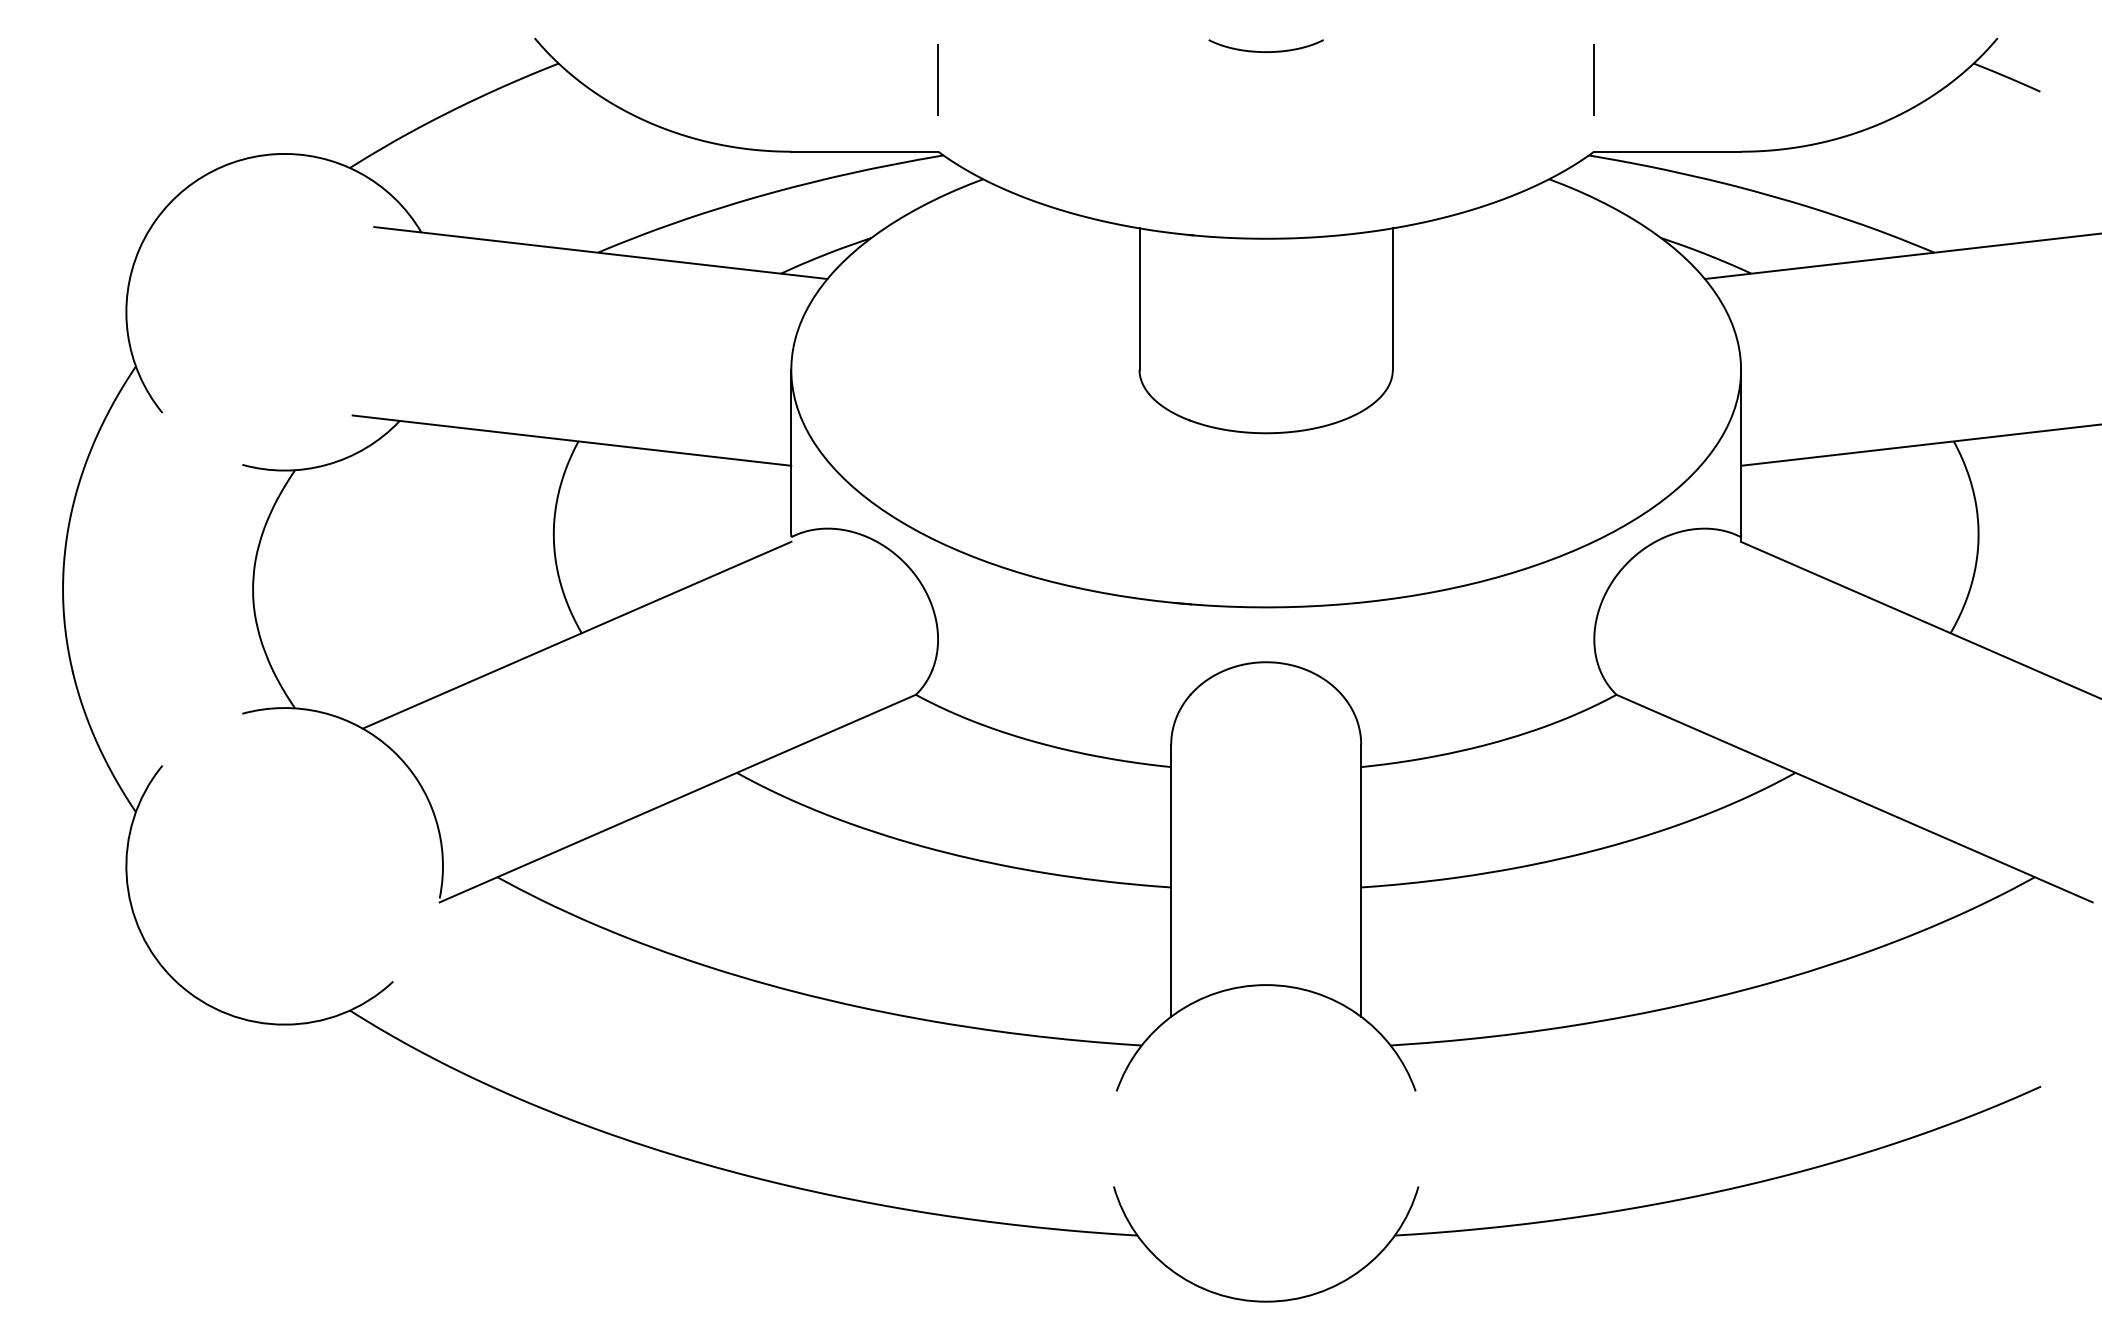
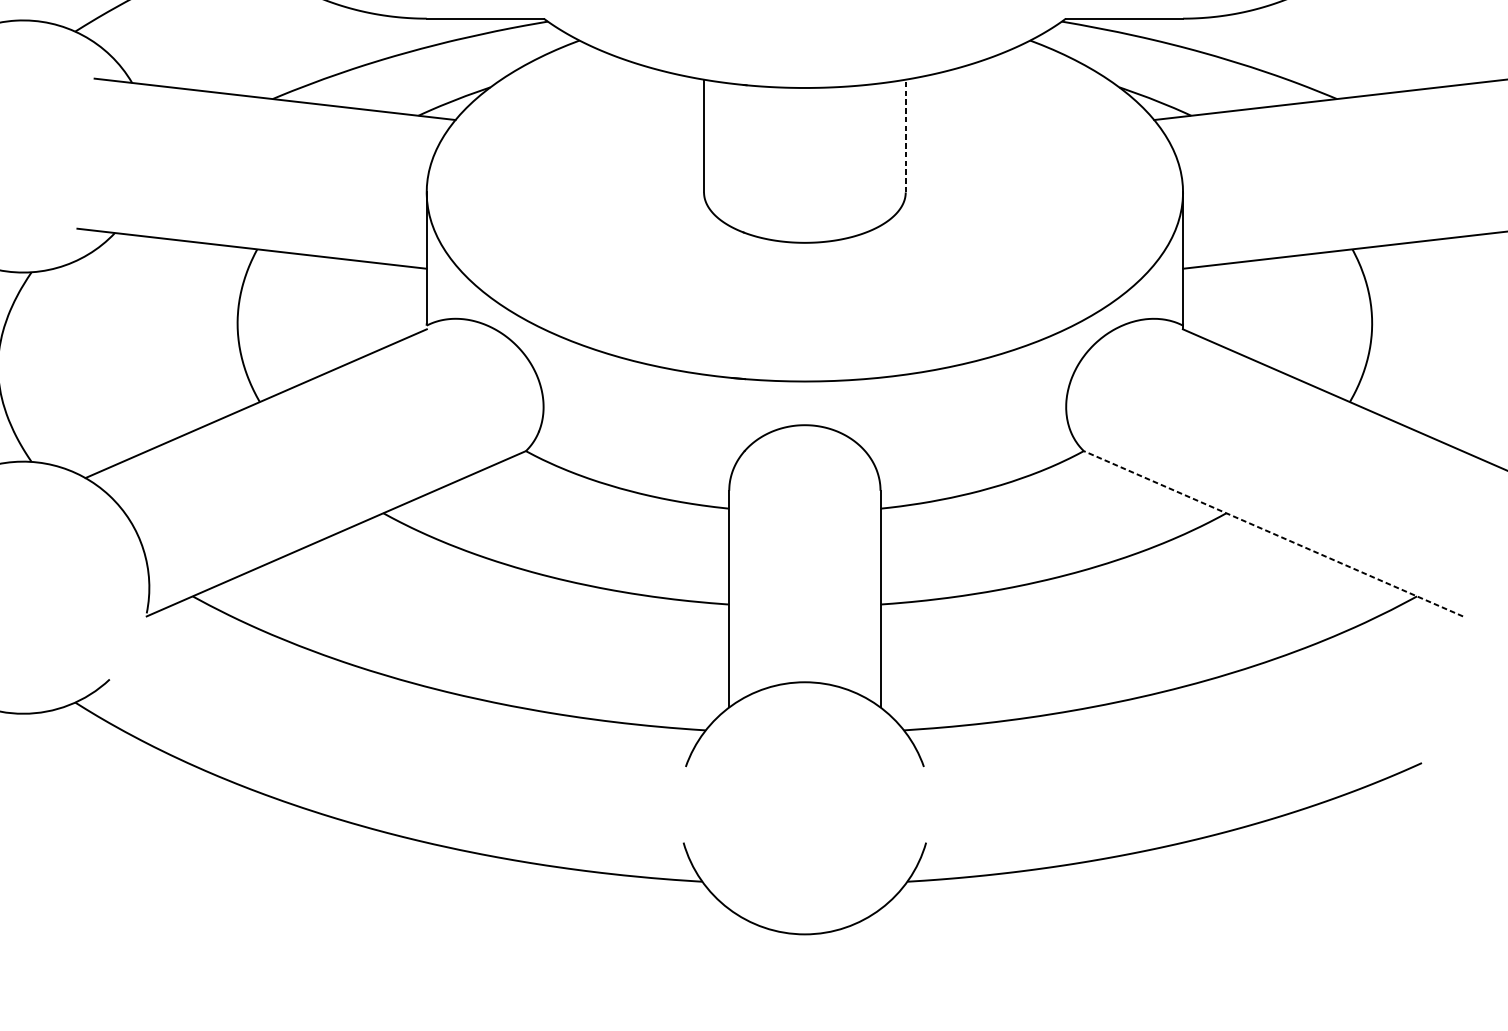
line: (1392, 299) -> (905, 136), solid -> dashed
line: (1854, 798) -> (1273, 533), solid -> dashed

